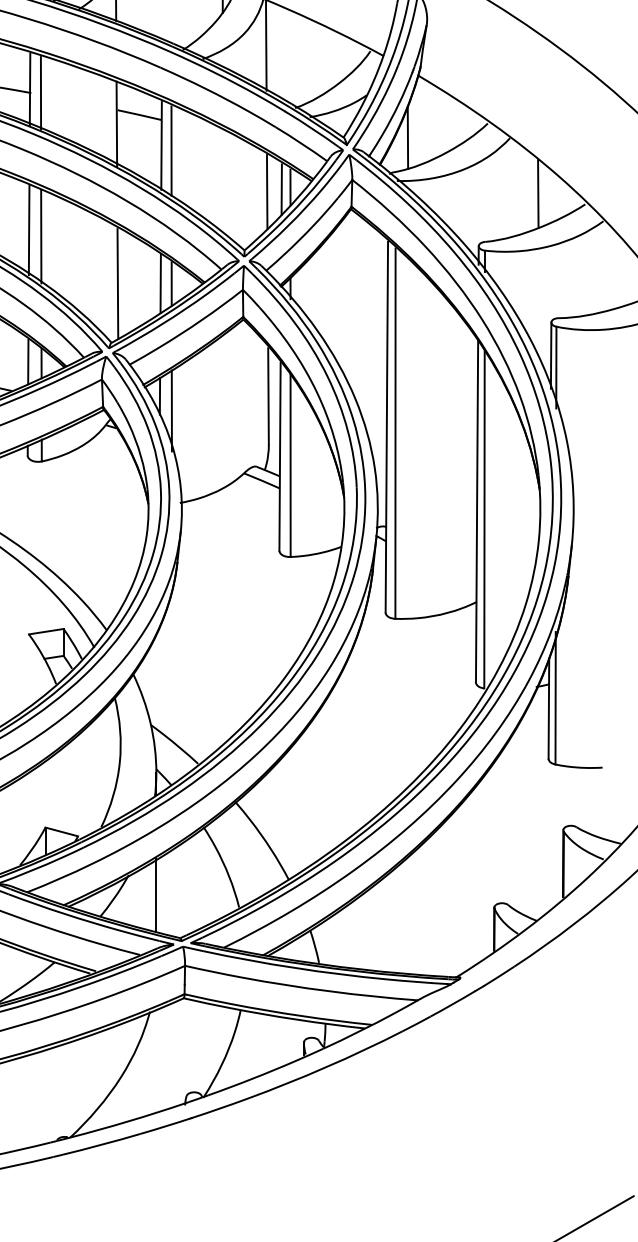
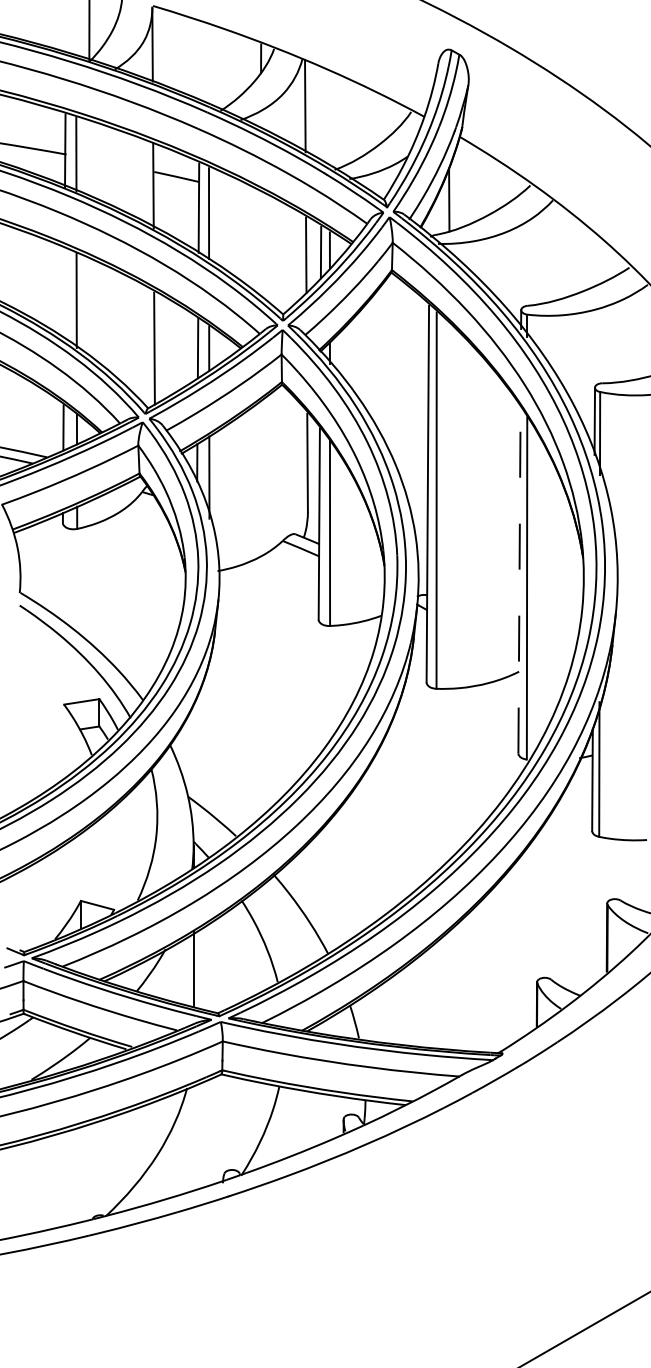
line: (538, 193) -> (581, 256), removed
line: (29, 229) -> (64, 293), removed
line: (477, 511) -> (519, 579), solid -> dashed

